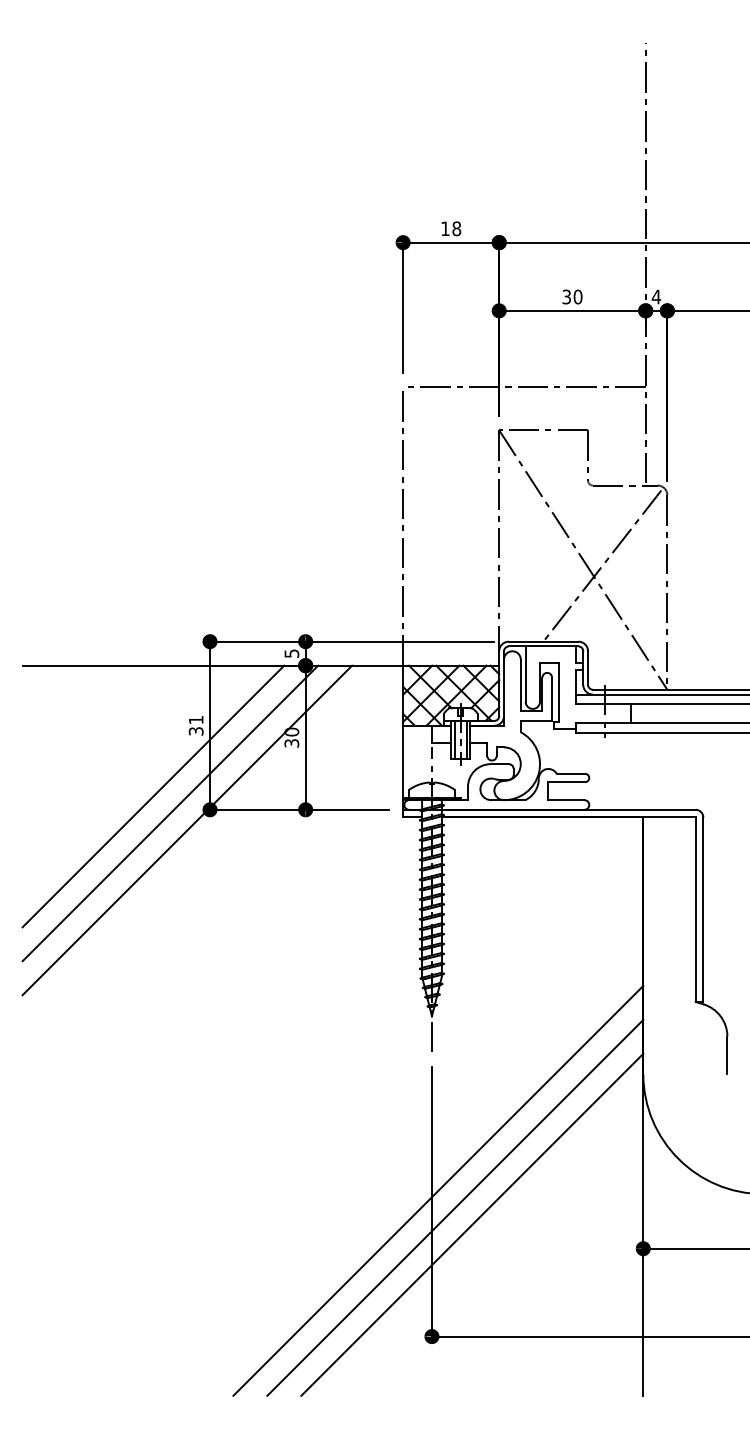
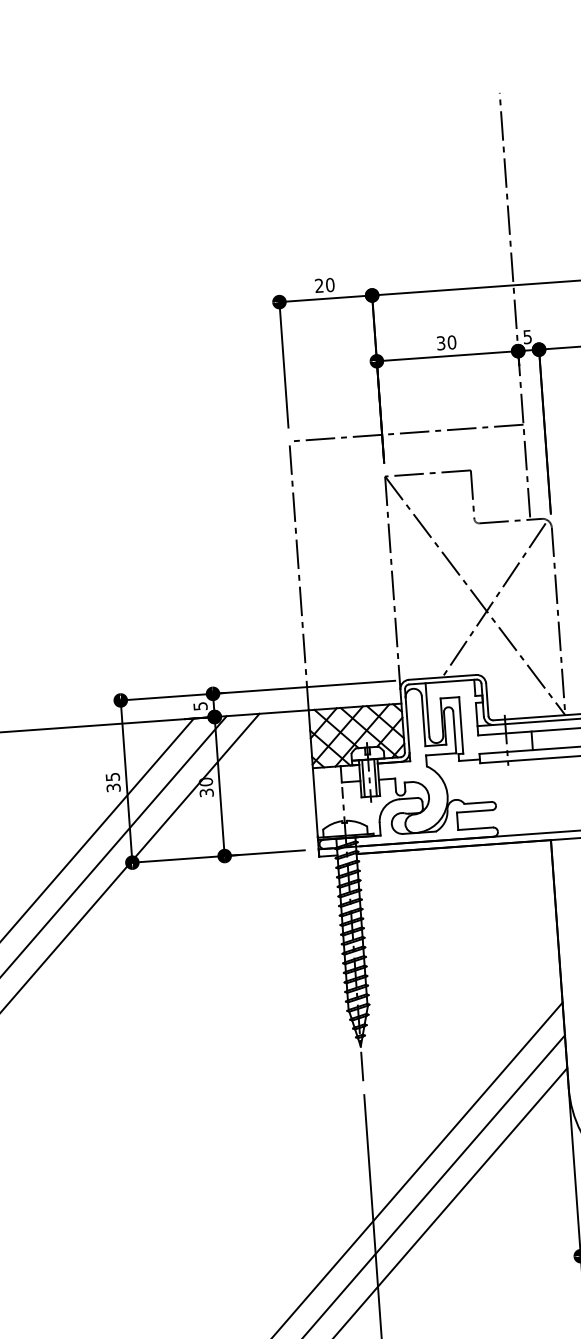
text: (451, 228) -> (325, 285), 18 -> 20
text: (656, 296) -> (527, 336), 4 -> 5
text: (196, 720) -> (113, 777), 31 -> 35

